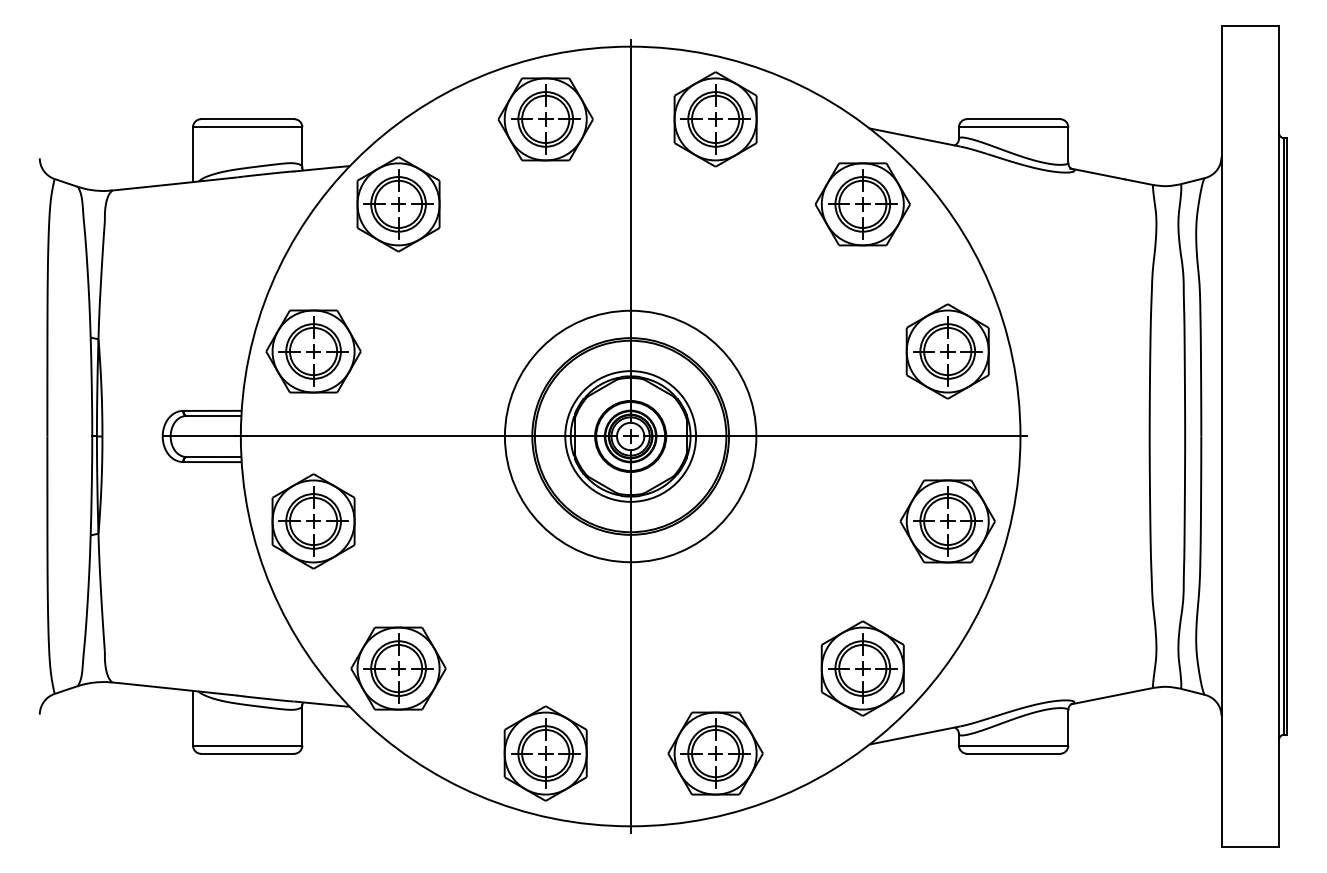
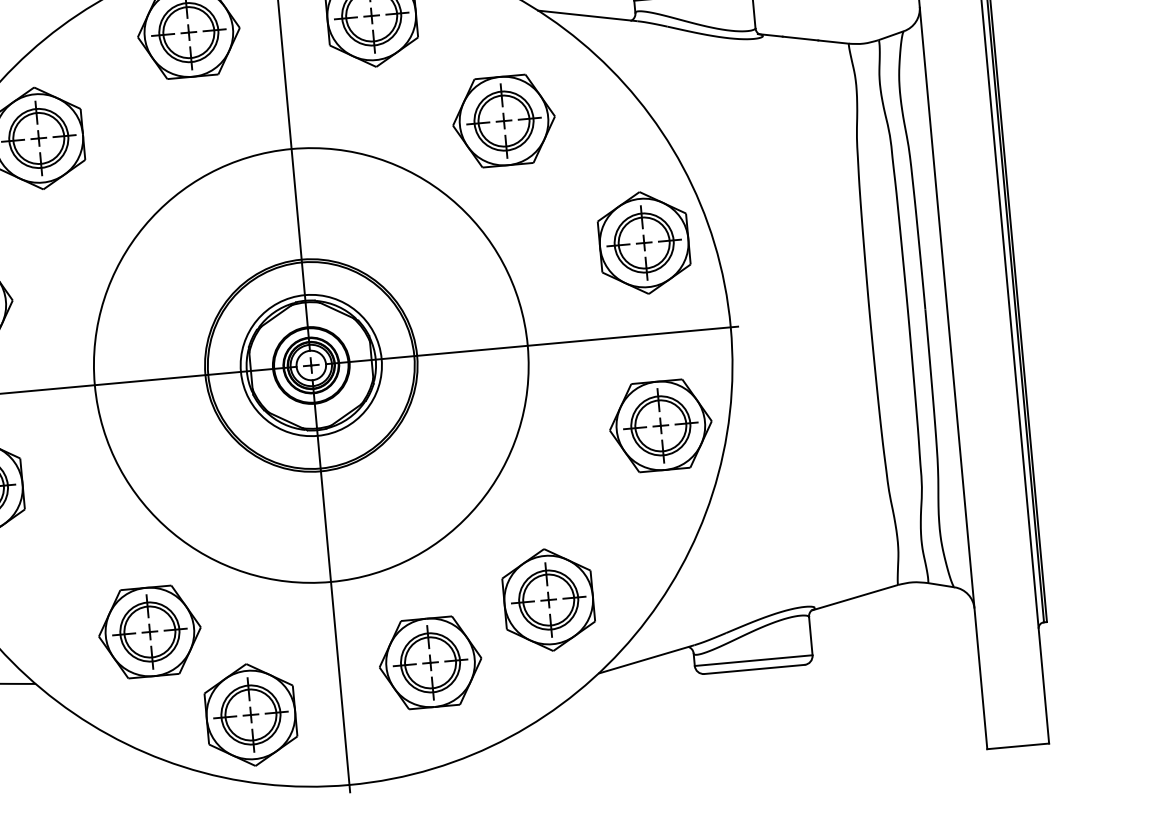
part: (862, 204) -> (503, 121), moved
circle: (630, 436) -> (311, 365), size x1.6
part: (398, 668) -> (149, 631), moved
part: (862, 668) -> (548, 599), moved
part: (715, 753) -> (430, 662), moved

